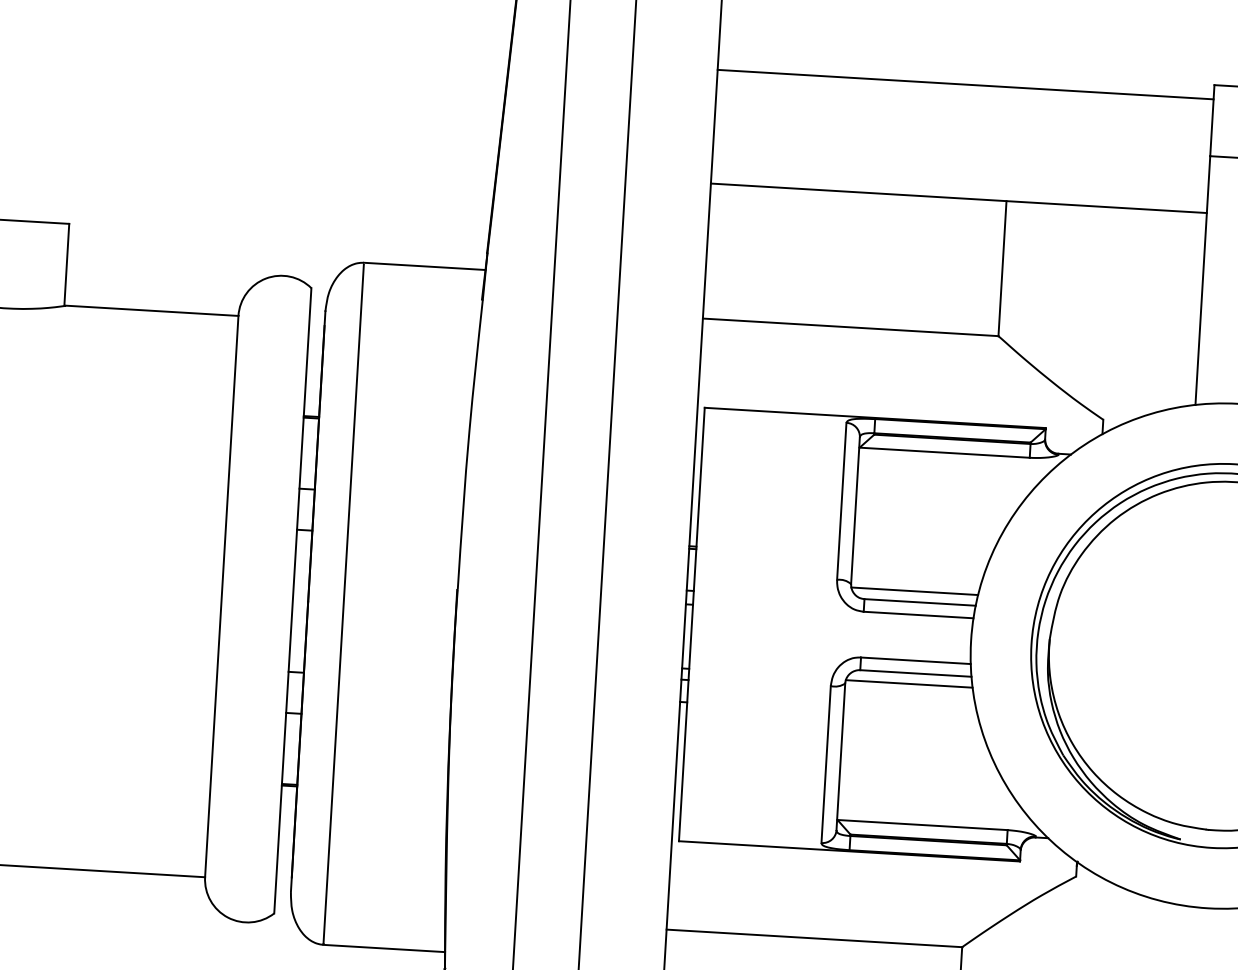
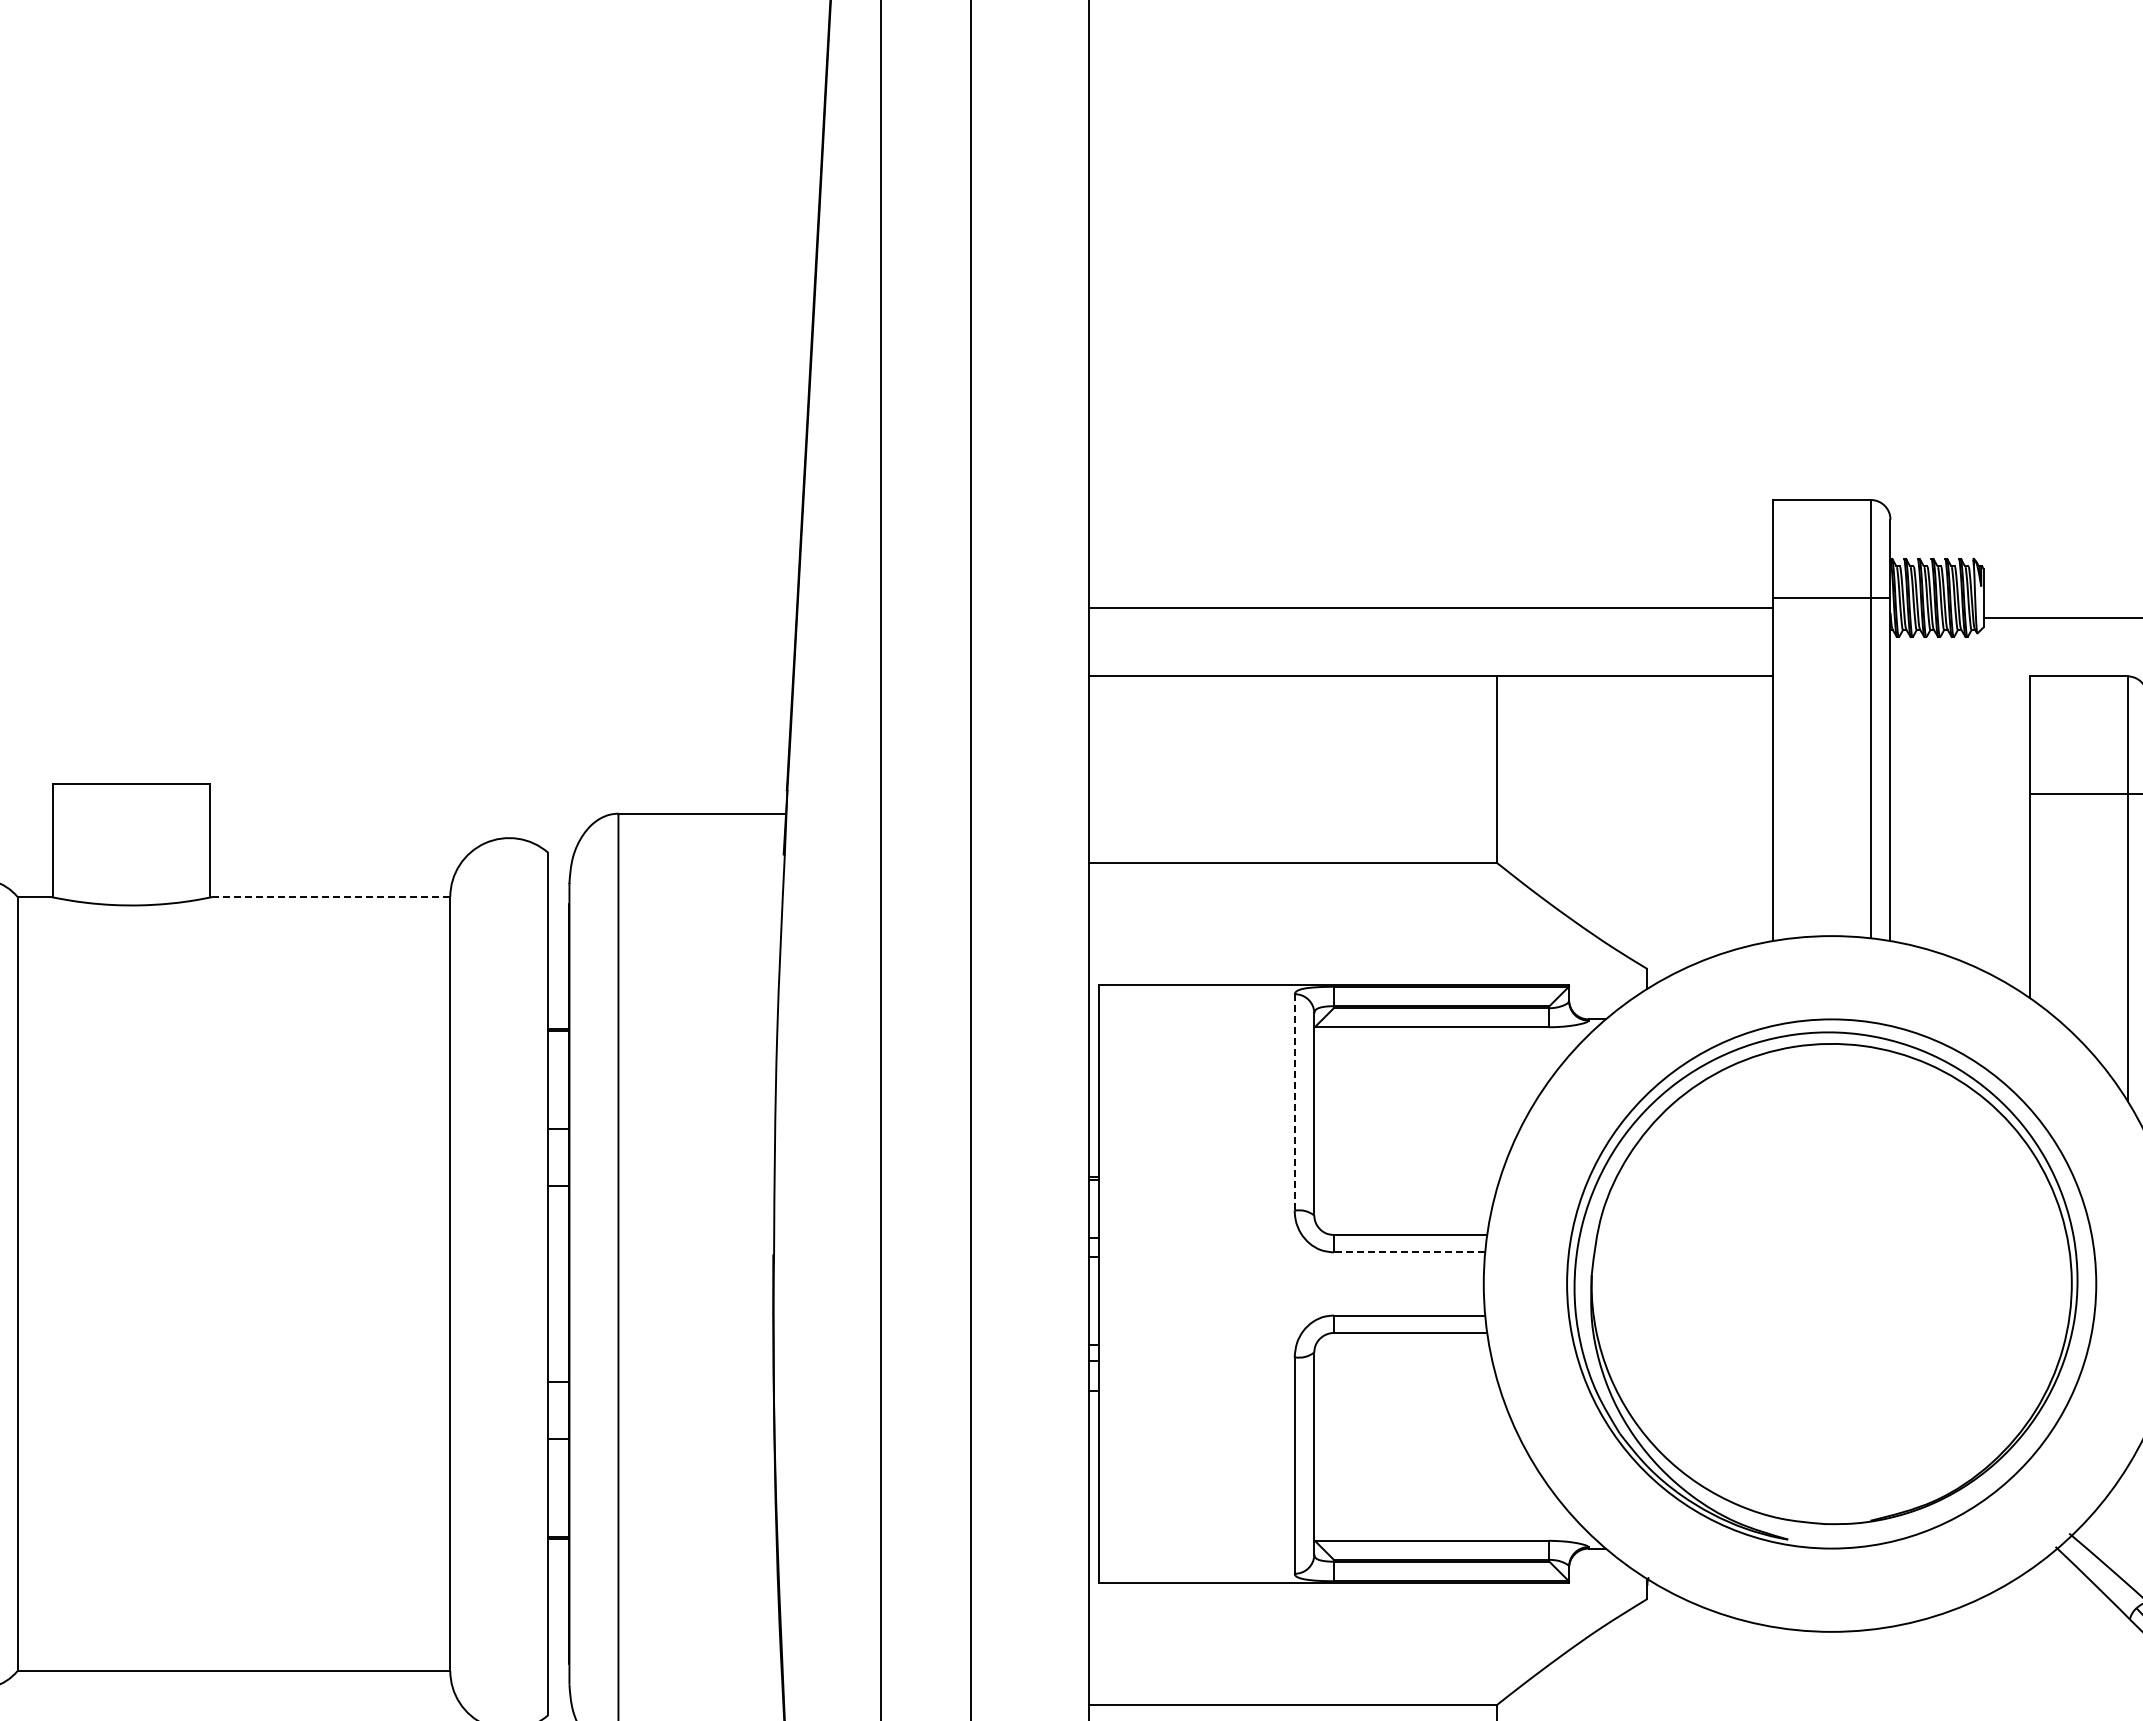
line: (965, 84) -> (1430, 607), moved
line: (151, 310) -> (330, 896), solid -> dashed
line: (841, 500) -> (1294, 1101), solid -> dashed
line: (914, 591) -> (1401, 1220), removed
line: (918, 615) -> (1409, 1252), solid -> dashed
line: (908, 683) -> (1401, 1347), removed

